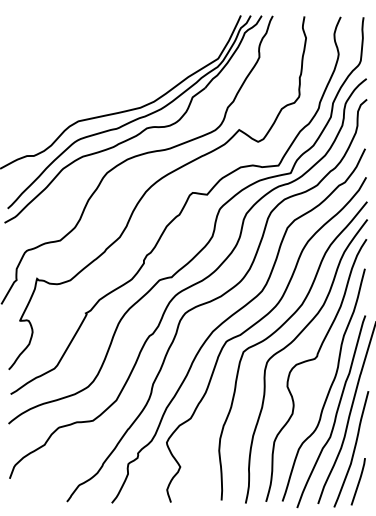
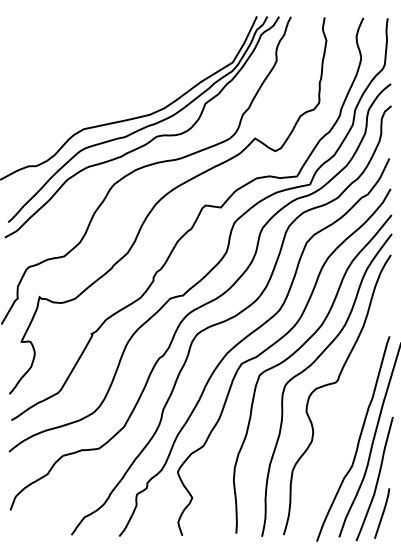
curve: (329, 387) -> (351, 413), removed

